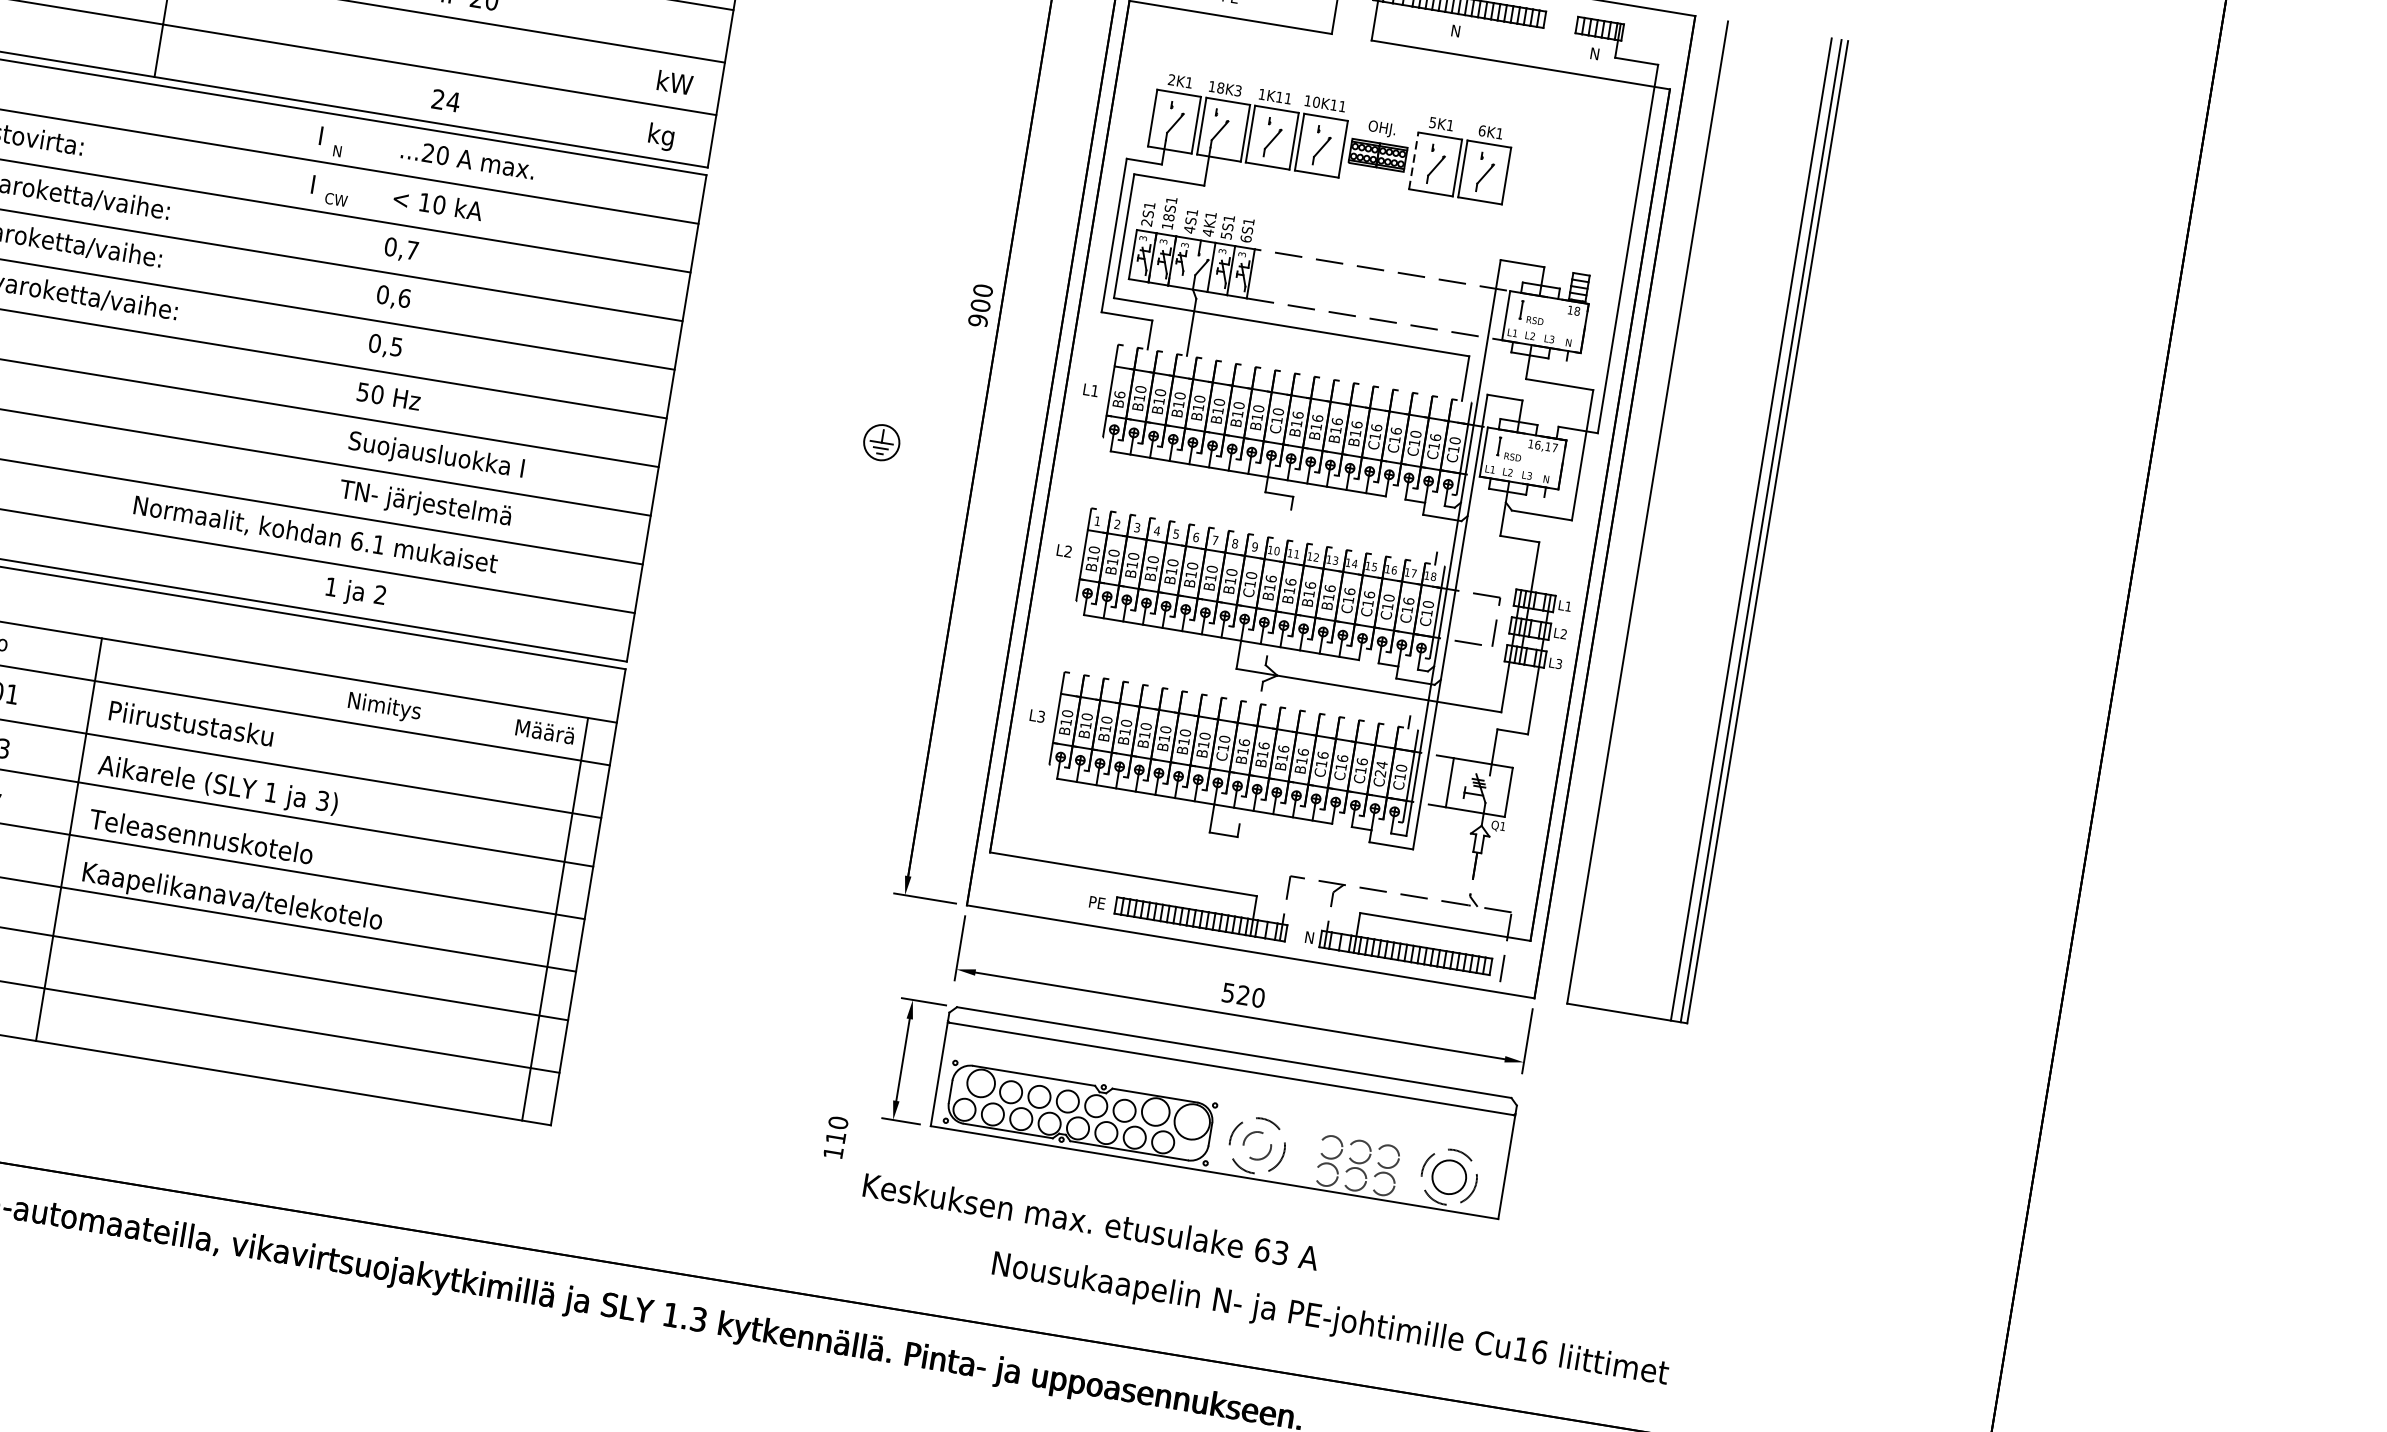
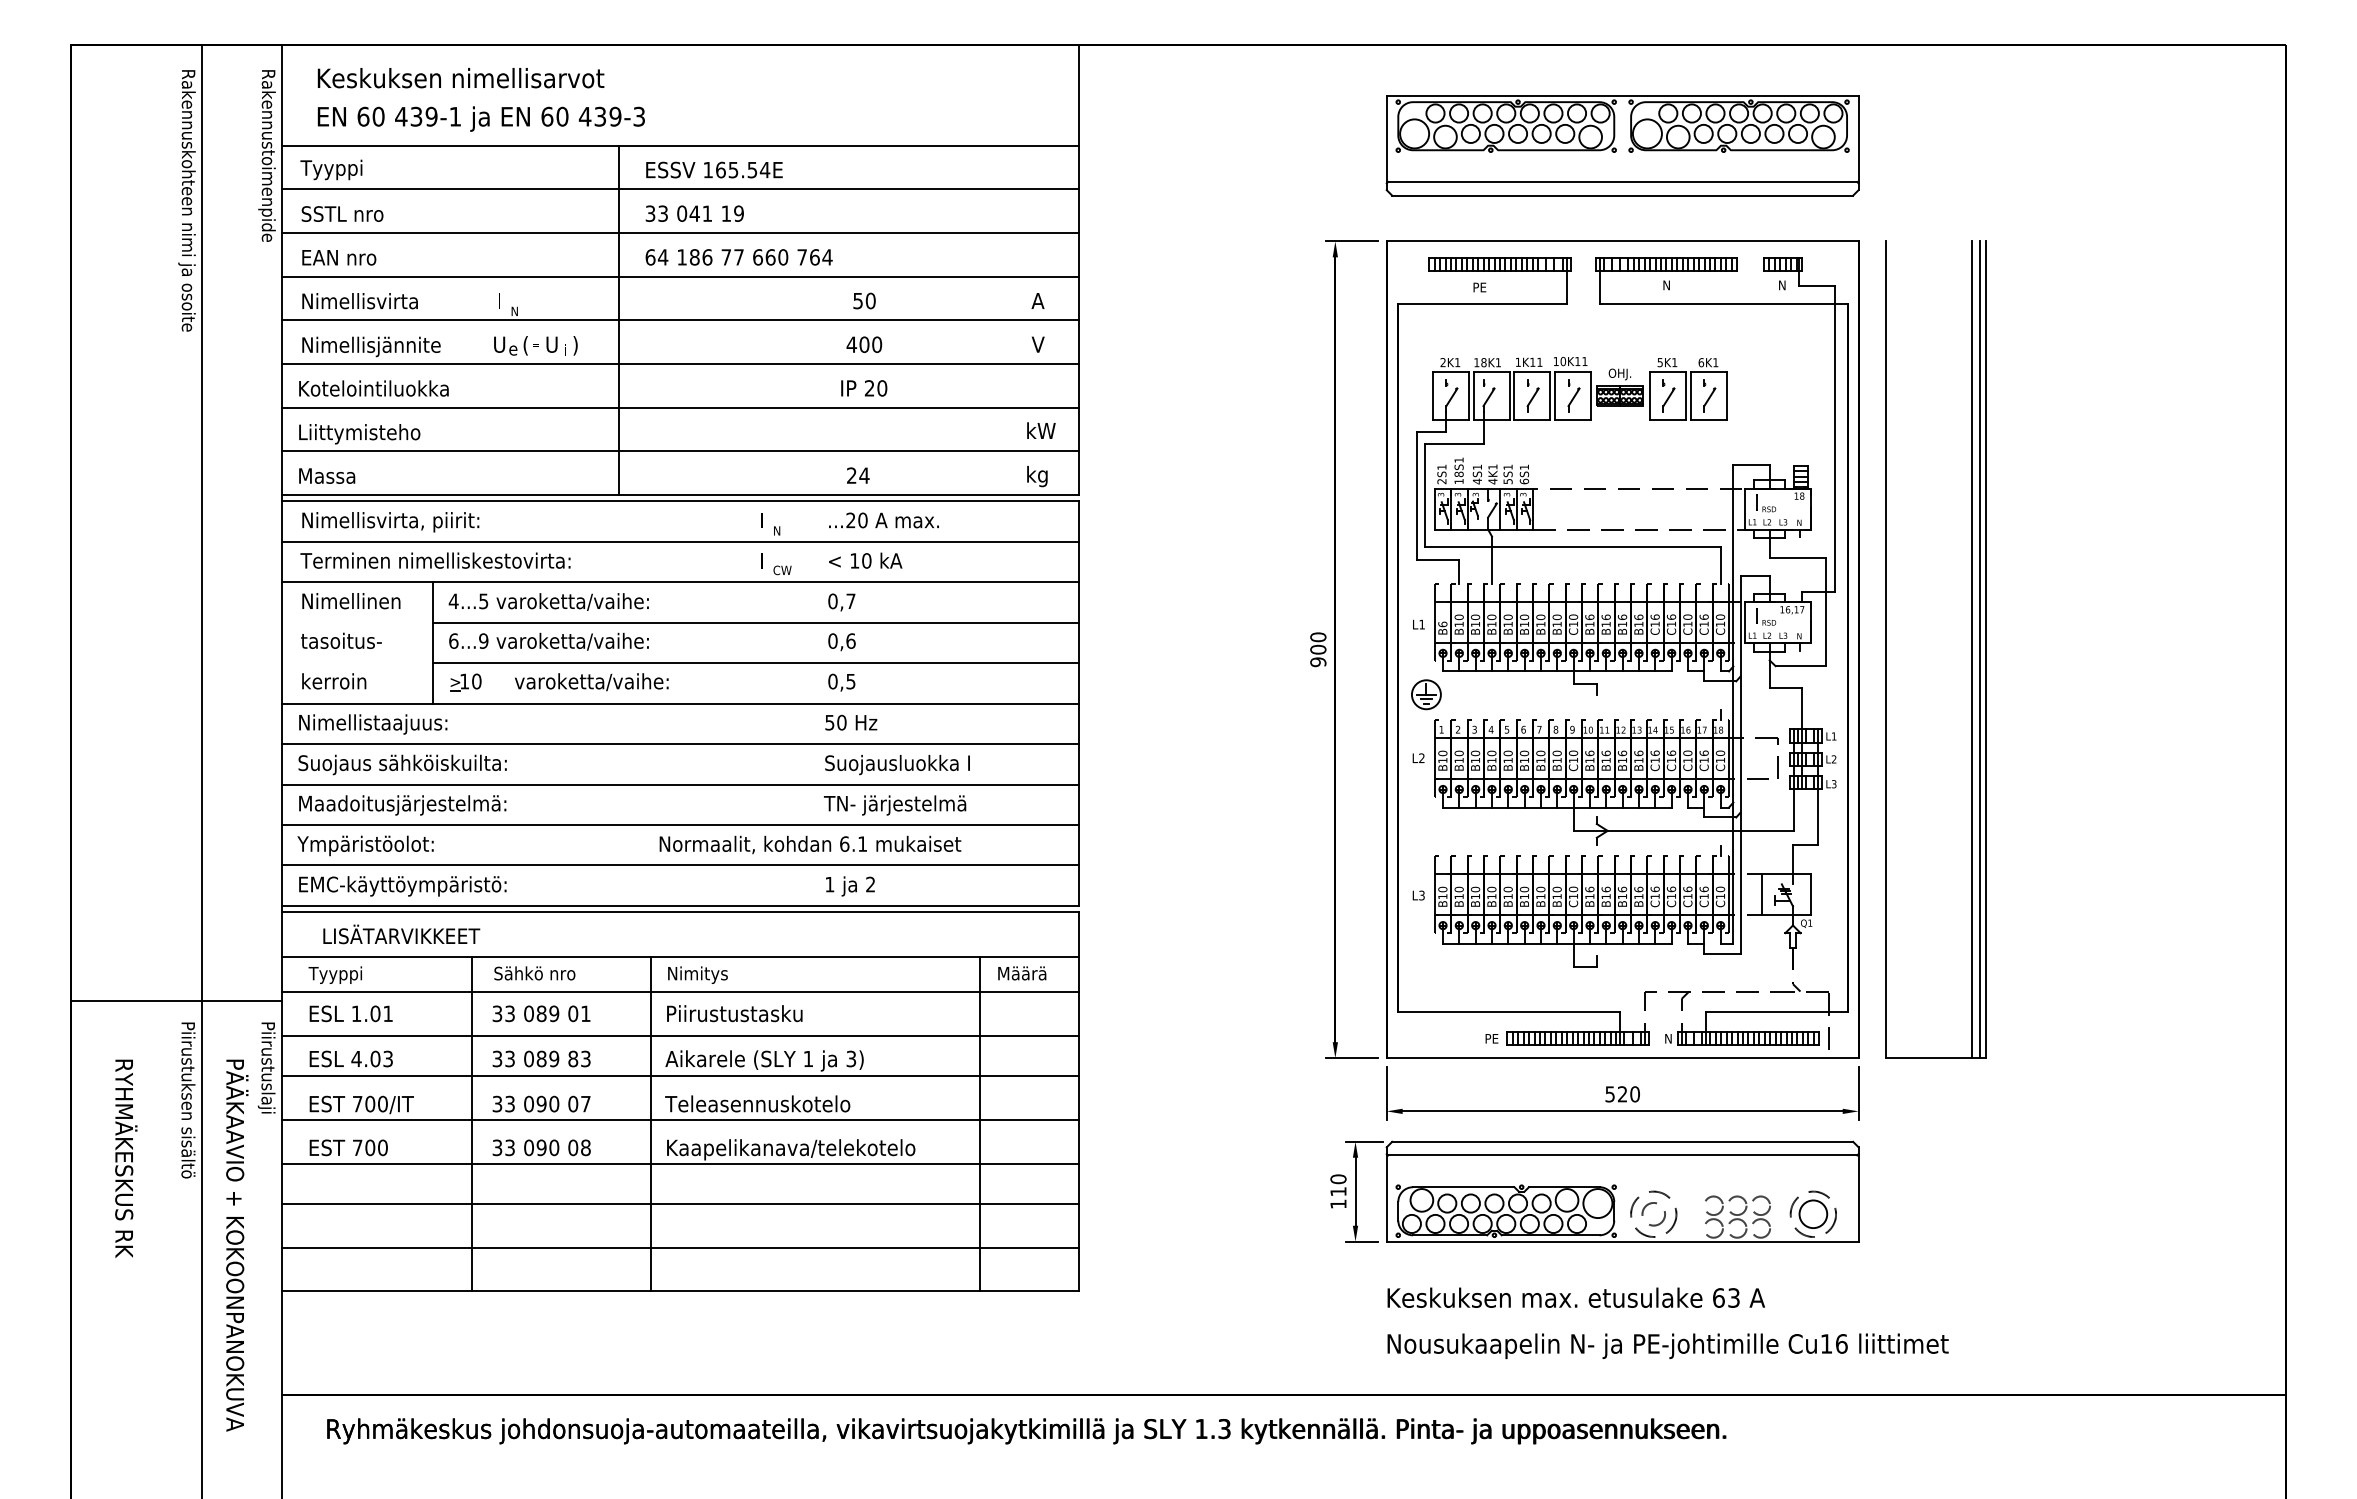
text: (1237, 90) -> (1497, 362), 18K3 -> 18K1
line: (1413, 161) -> (1649, 396), dashed -> solid
text: (980, 305) -> (1318, 649), moved
part: (881, 442) -> (1426, 694), moved
text: (384, 706) -> (697, 974), moved
text: (1380, 768) -> (1703, 892), C24 -> C16
line: (555, 918) -> (980, 1123), moved
text: (835, 1137) -> (1338, 1191), moved
text: (1091, 1221) -> (1576, 1297), moved
text: (1329, 1320) -> (1667, 1346), moved

